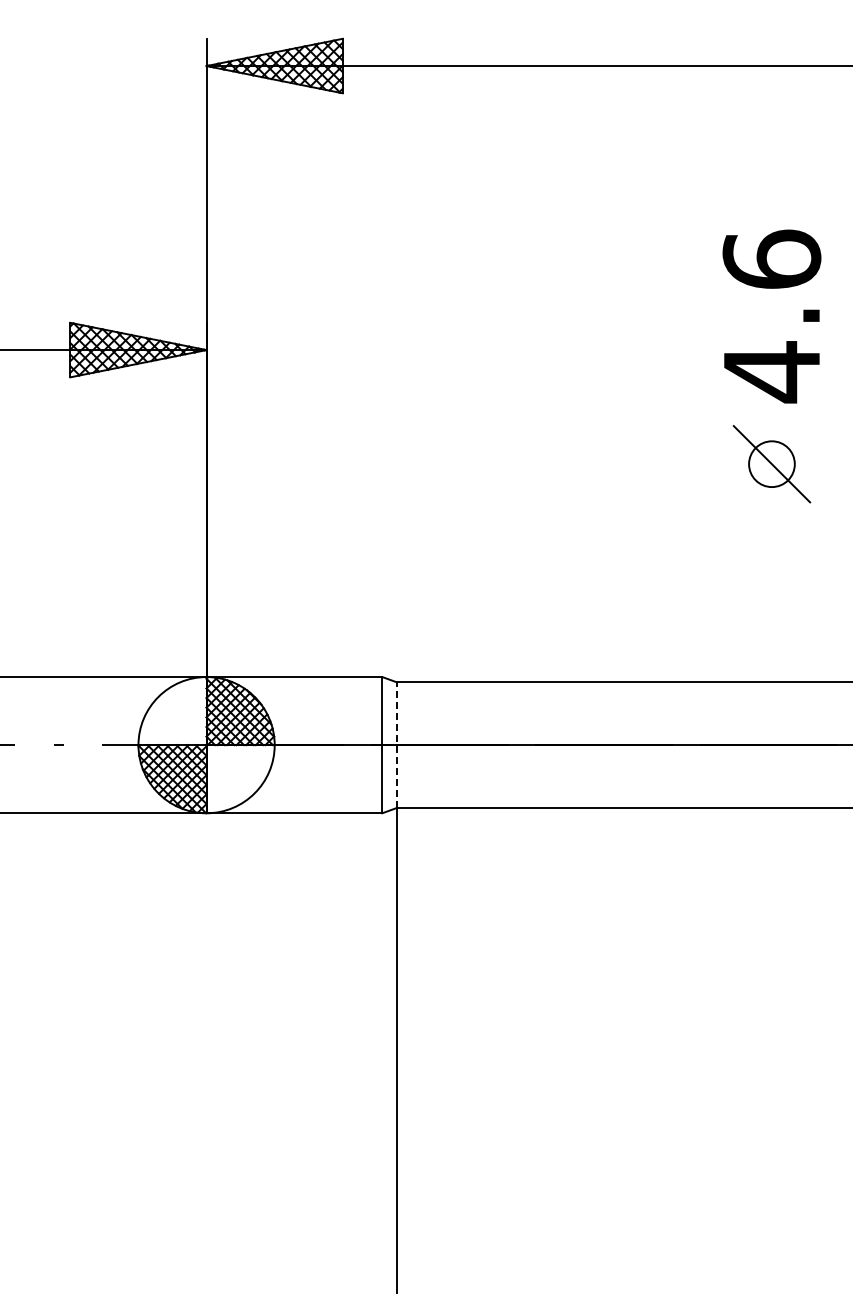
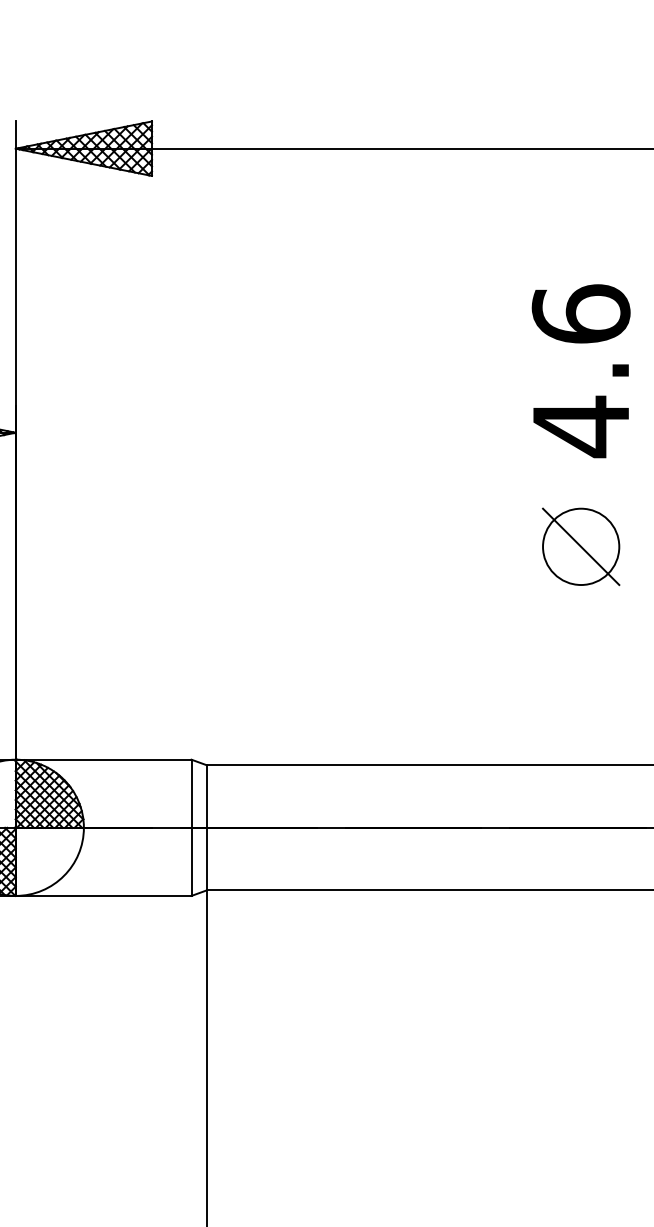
text: (771, 316) -> (580, 371), moved
circle: (771, 464) -> (580, 547), size x1.67
line: (397, 745) -> (206, 828), dashed -> solid

